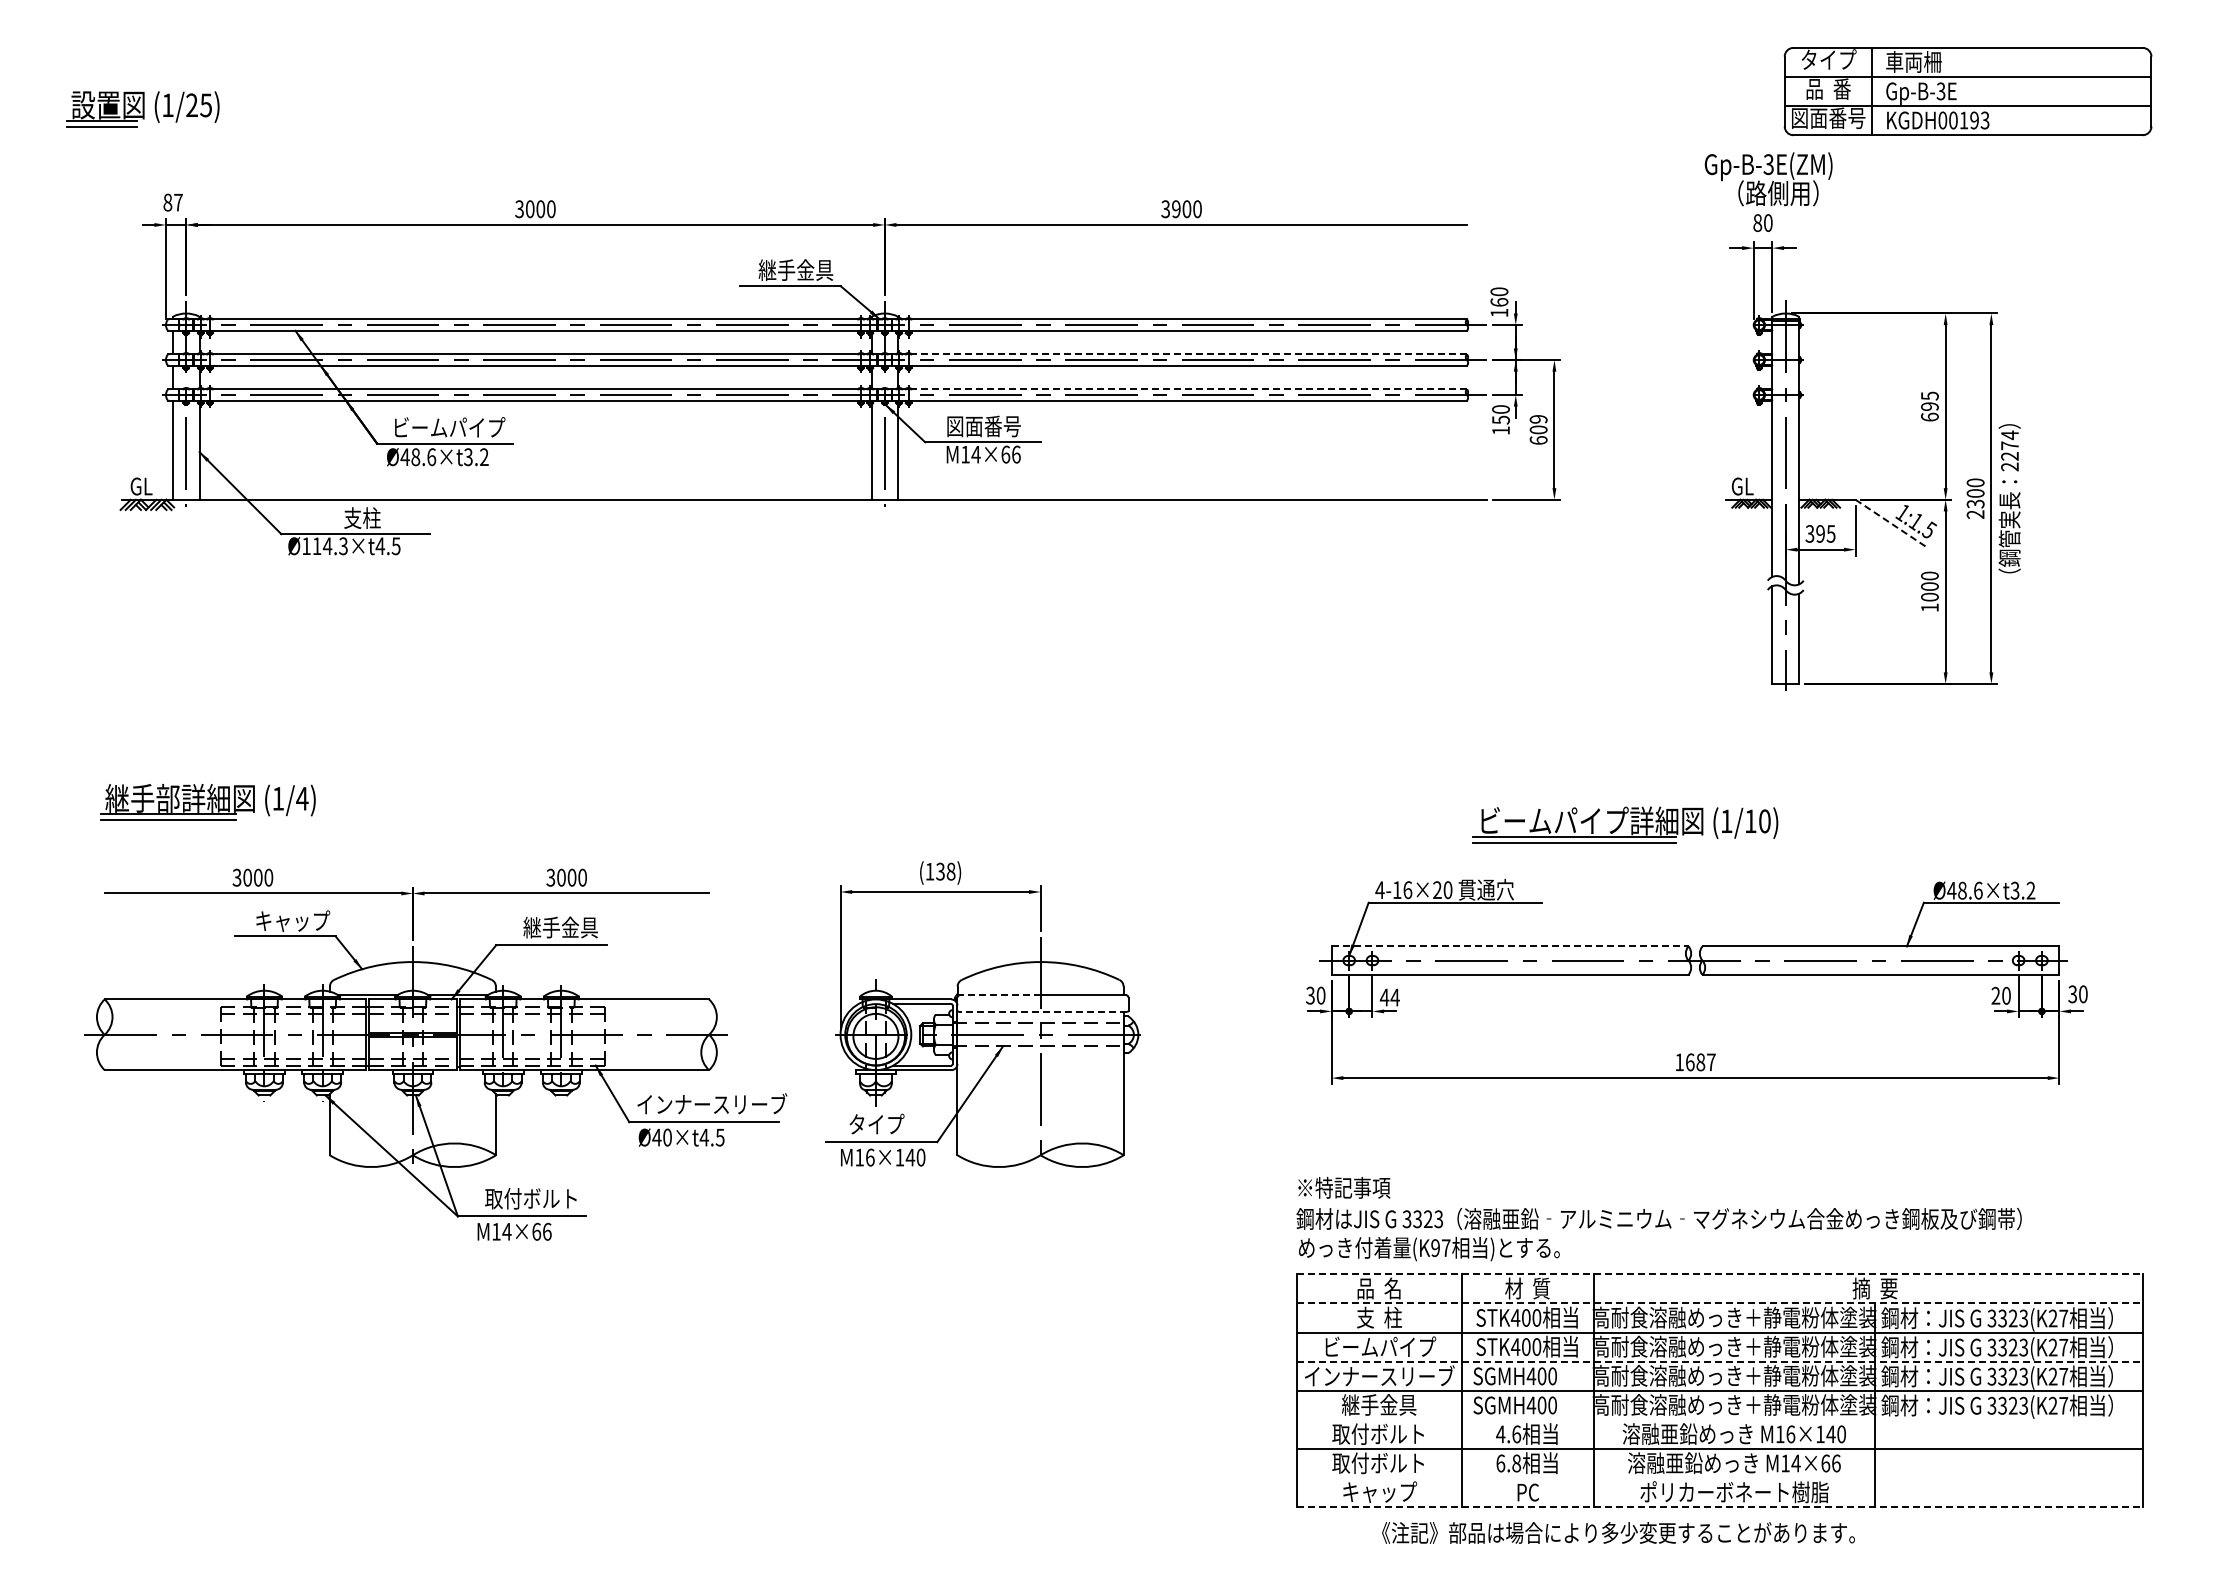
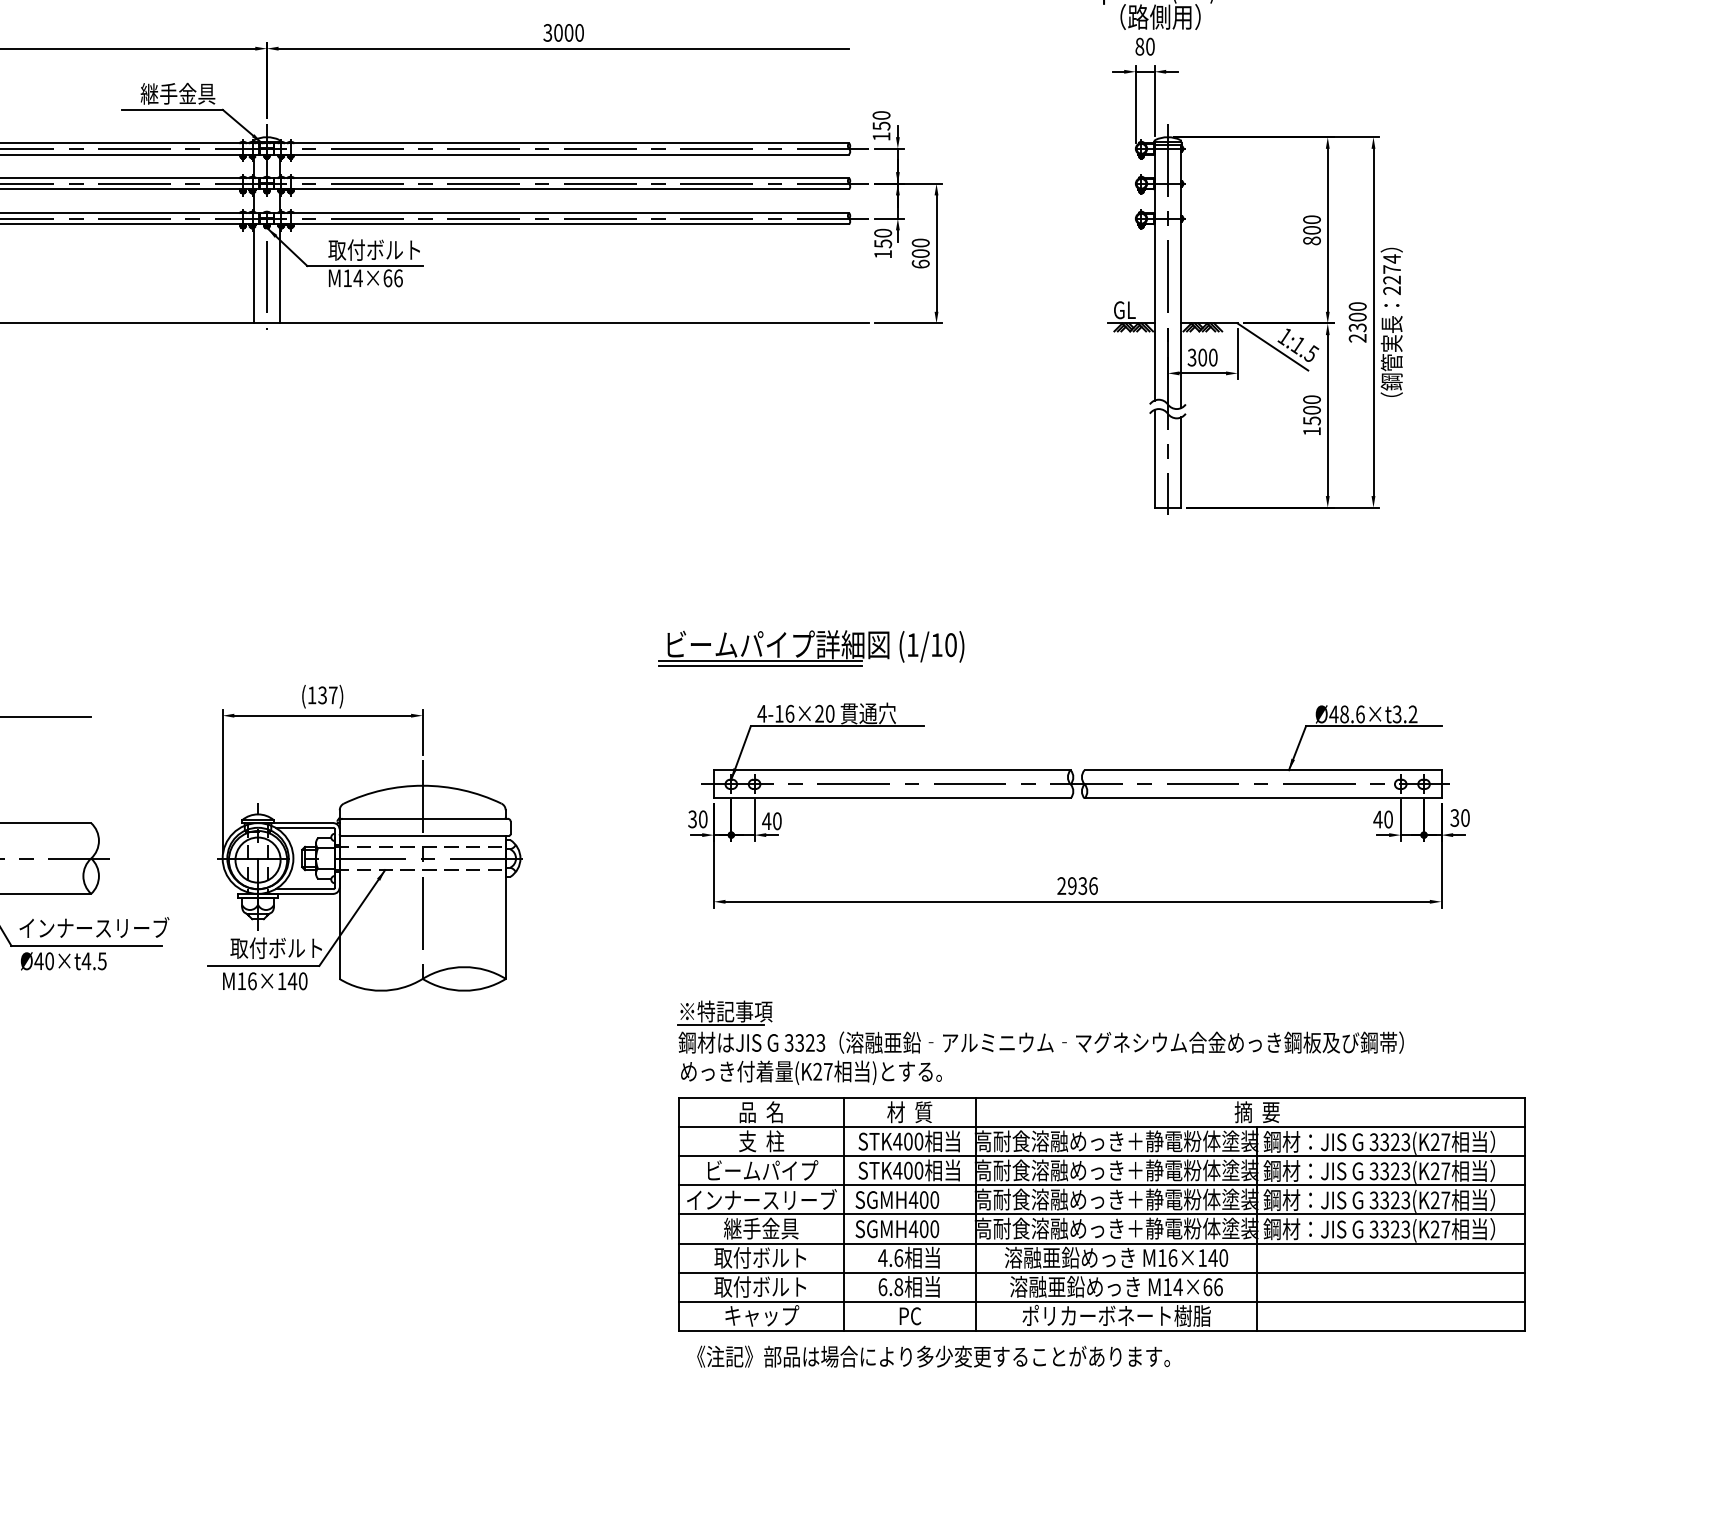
text: (1176, 209) -> (558, 33), 3900 -> 3000
text: (1499, 302) -> (881, 126), 160 -> 150
line: (1179, 354) -> (561, 178), dashed -> solid
line: (1179, 389) -> (561, 213), dashed -> solid
text: (1929, 406) -> (1311, 230), 695 -> 800
text: (1538, 419) -> (920, 243), 609 -> 600
text: (991, 426) -> (373, 250), 図面番号 -> 取付ボルト
line: (1891, 523) -> (1273, 347), dashed -> solid
text: (1825, 533) -> (1207, 357), 395 -> 300
text: (1929, 596) -> (1311, 420), 1000 -> 1500
part: (1625, 824) -> (811, 648), moved
text: (950, 871) -> (332, 695), (138) -> (137)
line: (1510, 946) -> (892, 770), dashed -> solid
line: (999, 995) -> (381, 819), dashed -> solid
text: (1995, 995) -> (1377, 819), 20 -> 40
text: (1394, 997) -> (776, 821), 44 -> 40
line: (1042, 1011) -> (424, 835), dashed -> solid
text: (1695, 1062) -> (1077, 886), 1687 -> 2936
text: (893, 1124) -> (275, 948), タイプ -> 取付ボルト
line: (1338, 1201) -> (720, 1025), added
text: (1435, 1248) -> (817, 1072), (K97 -> (K27
line: (1719, 1274) -> (1101, 1098), dashed -> solid
line: (1719, 1303) -> (1101, 1127), dashed -> solid
line: (1719, 1361) -> (1101, 1185), dashed -> solid
line: (1719, 1419) -> (1101, 1243), added
line: (1719, 1478) -> (1101, 1302), added
line: (1719, 1507) -> (1101, 1331), dashed -> solid
text: (1618, 1532) -> (933, 1356), moved

